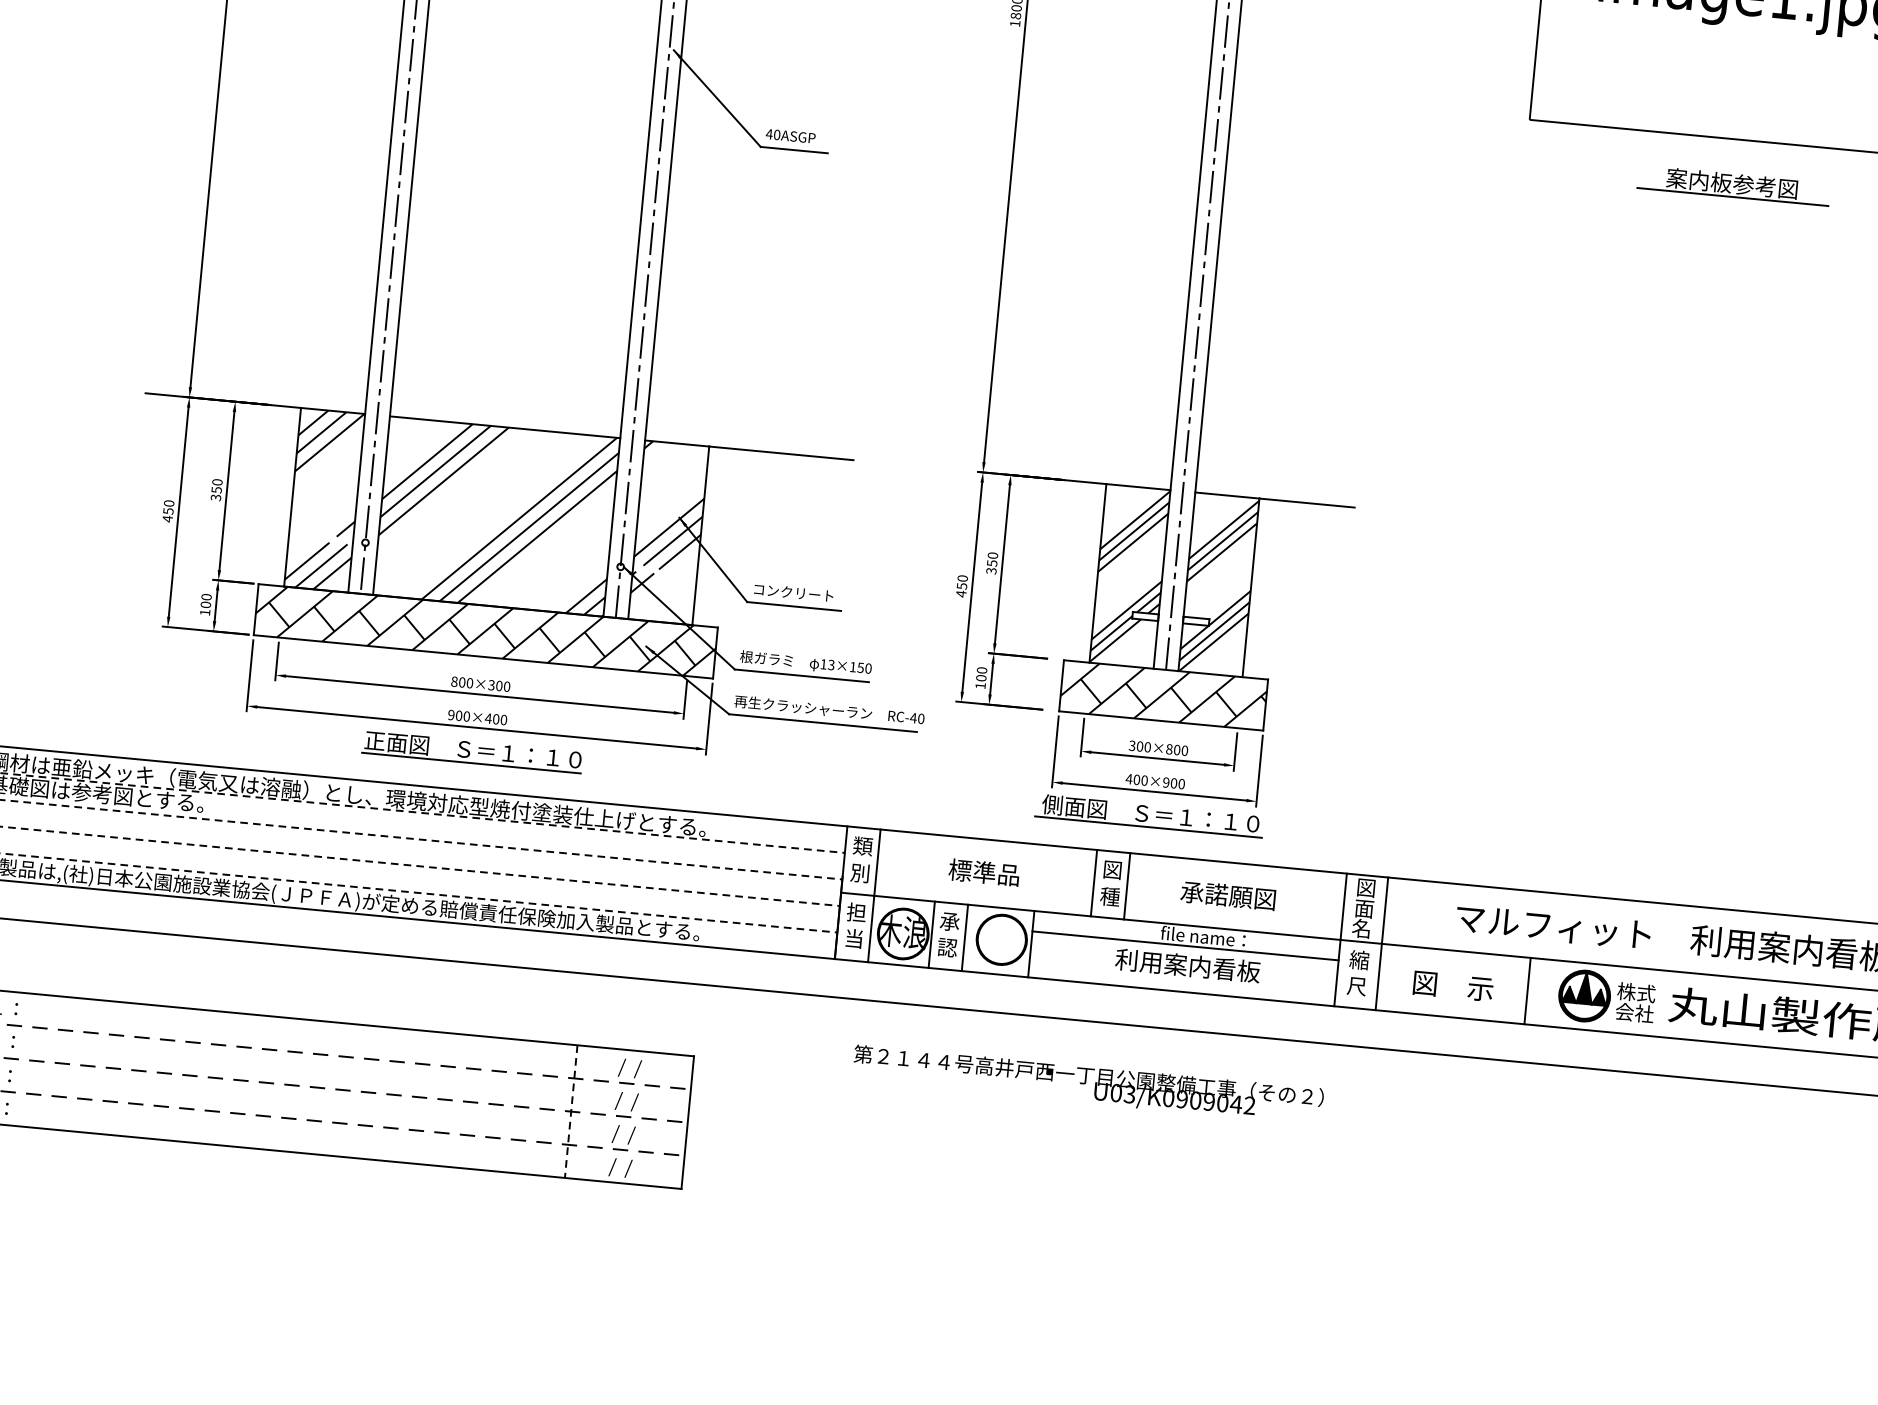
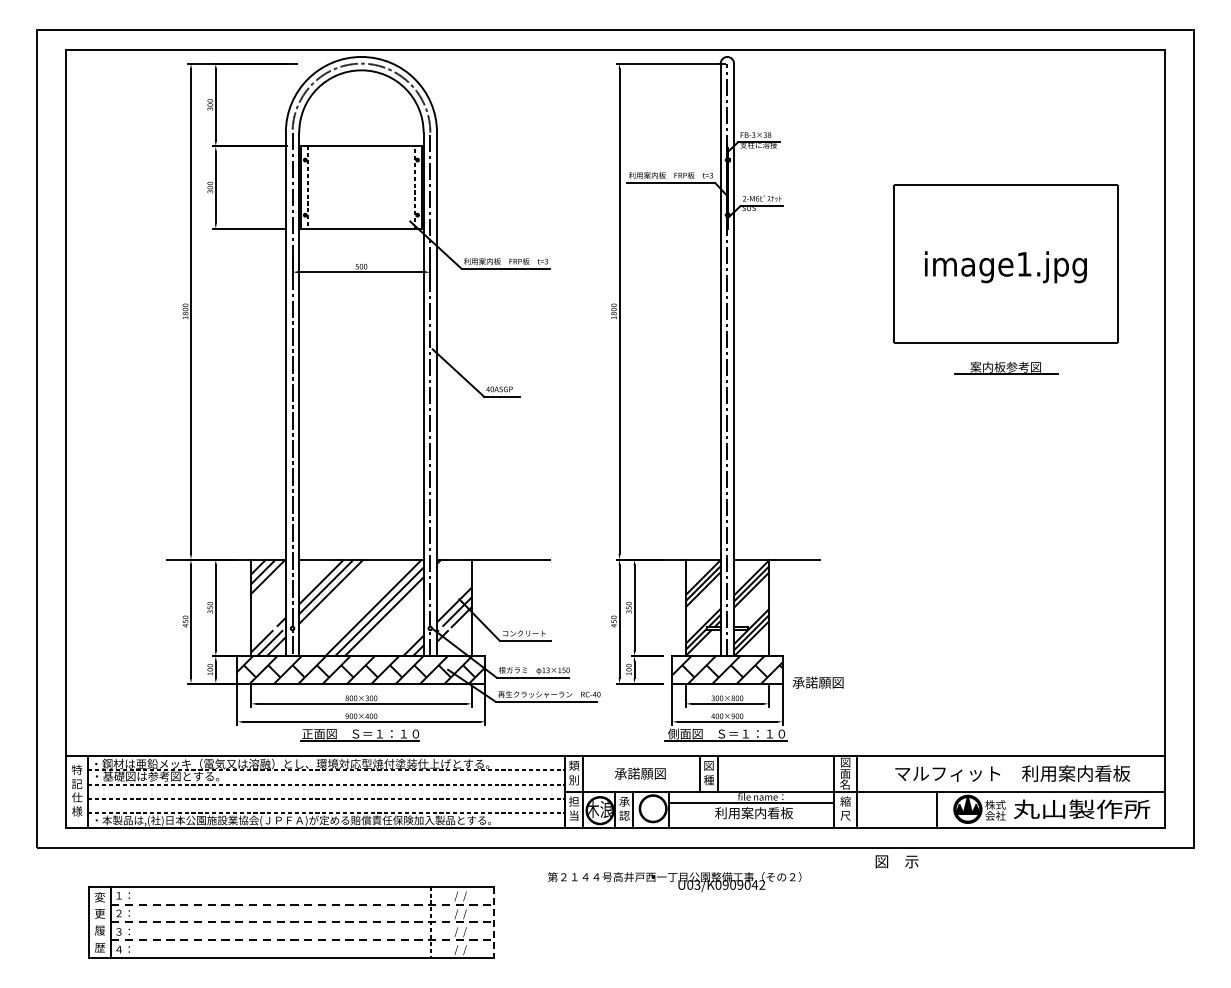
text: (982, 872) -> (639, 773), 標準品 -> 承諾願図
text: (1227, 895) -> (817, 682), moved
text: (1452, 985) -> (896, 861), moved
text: (1087, 1083) -> (674, 881), moved
line: (688, 1122) -> (494, 922), solid -> dashed

